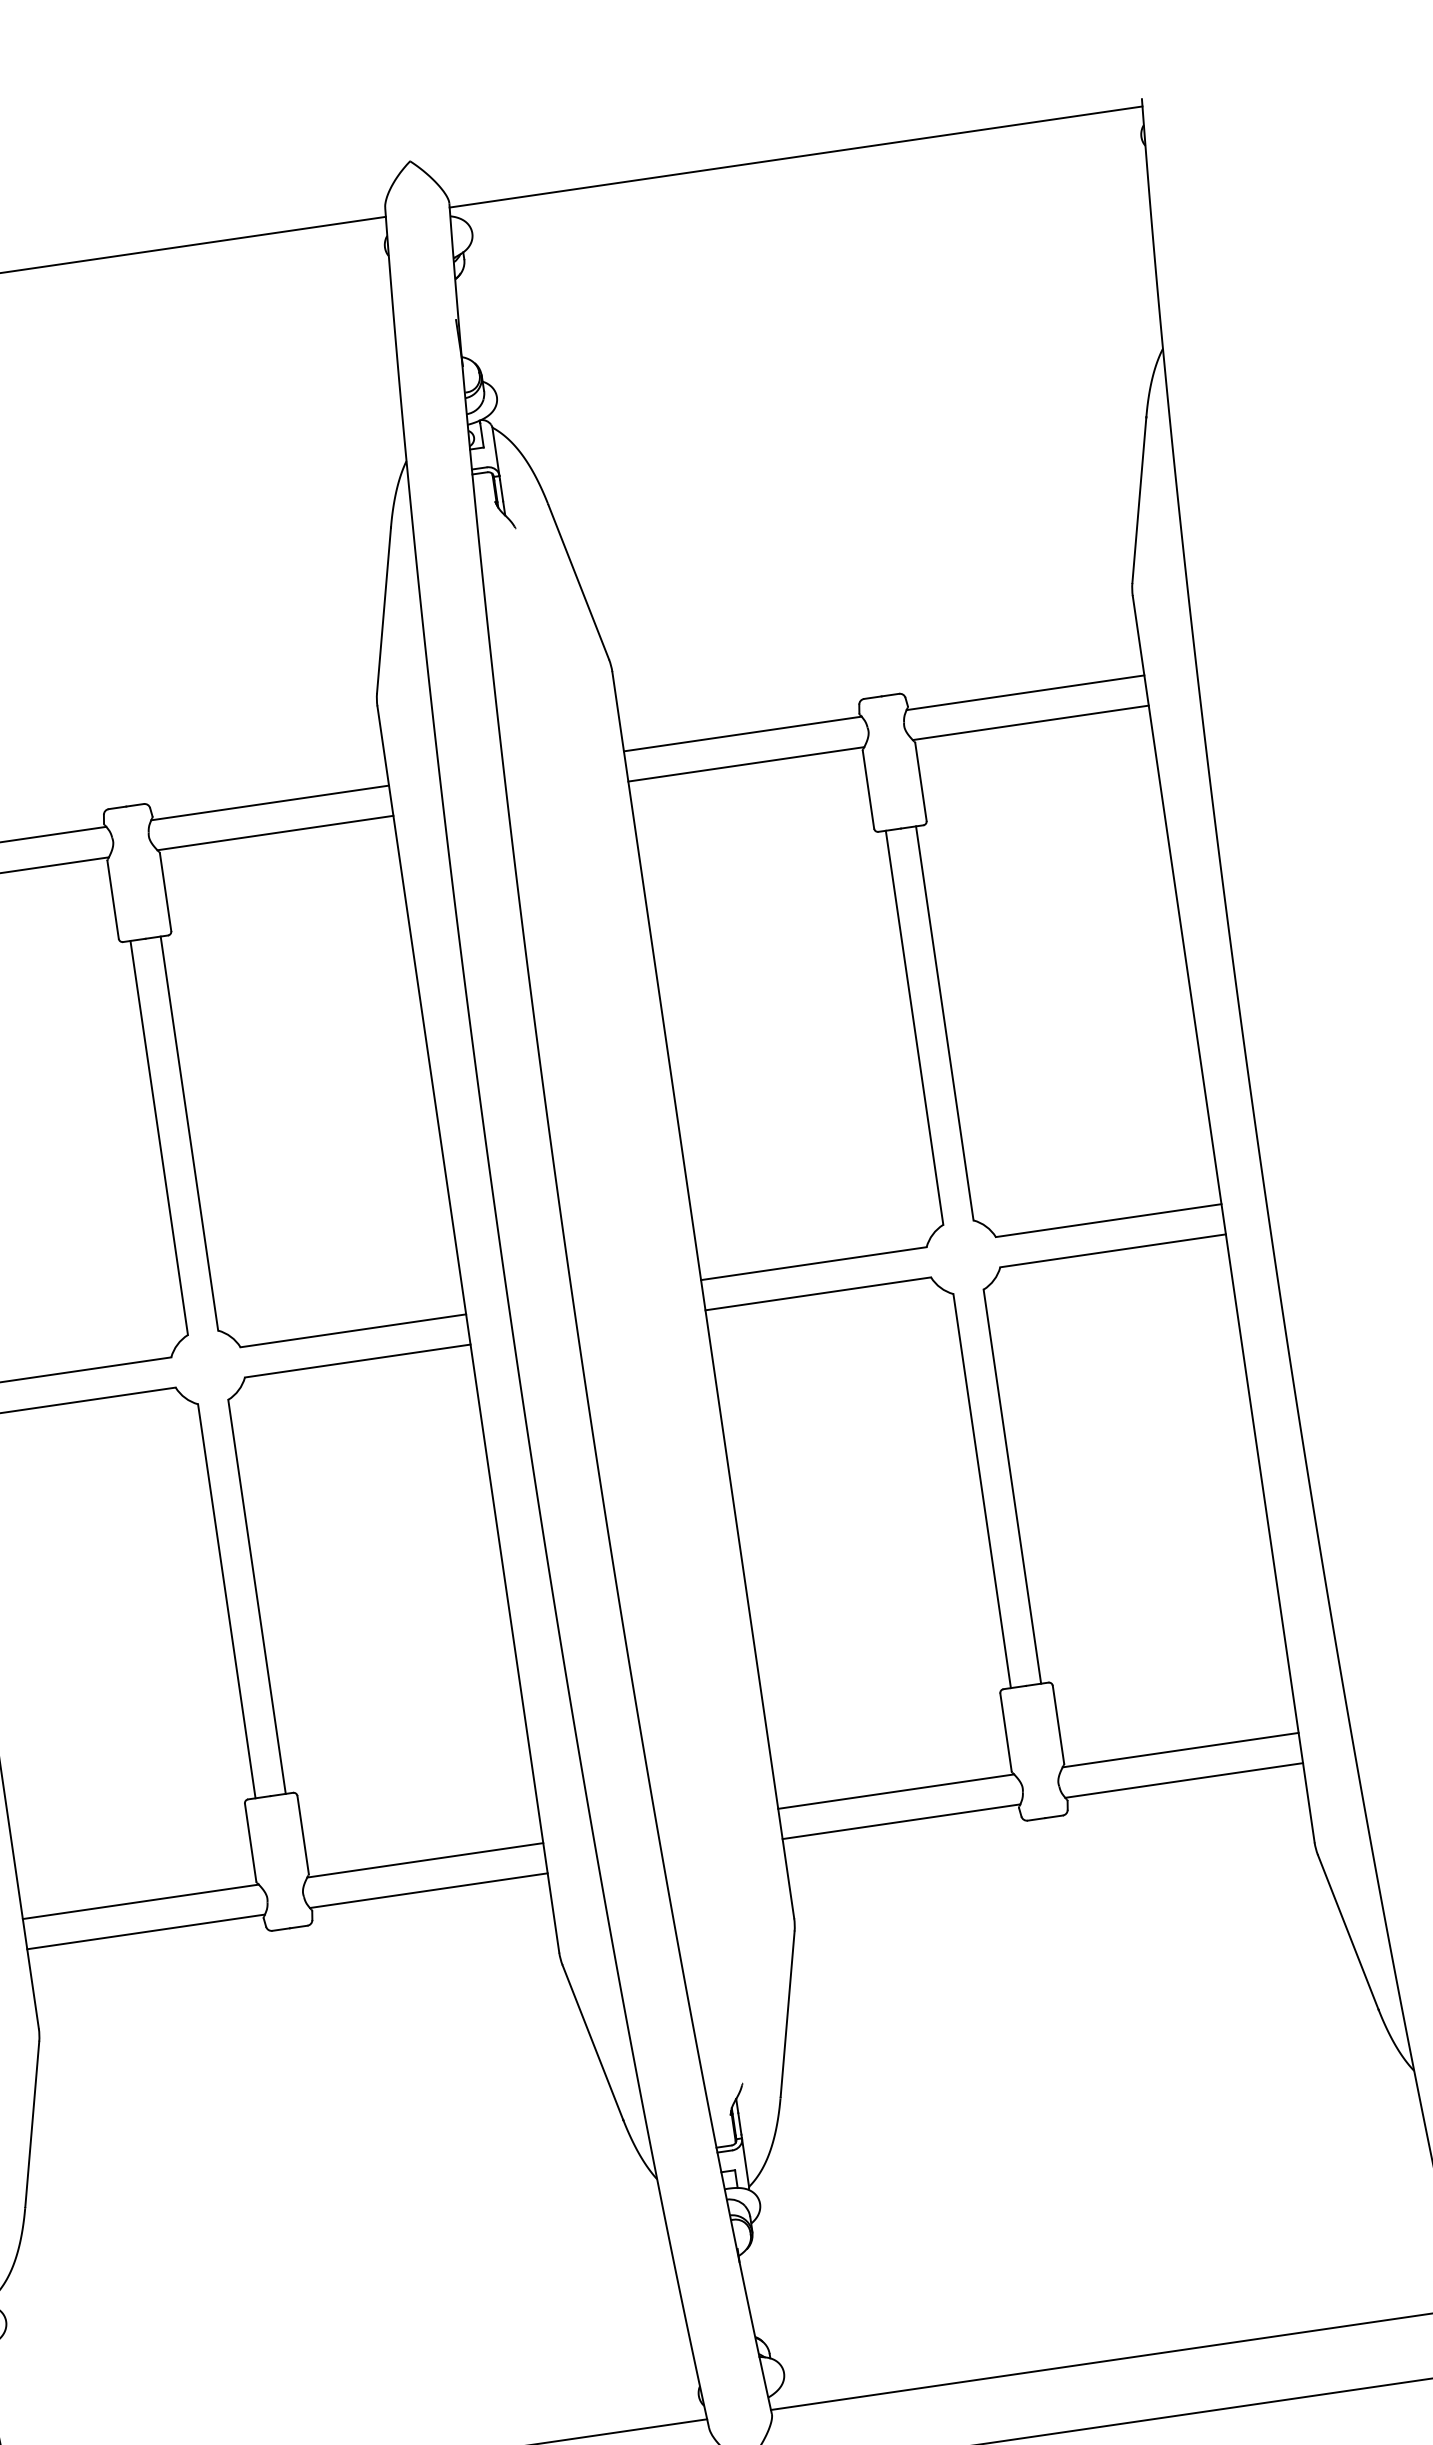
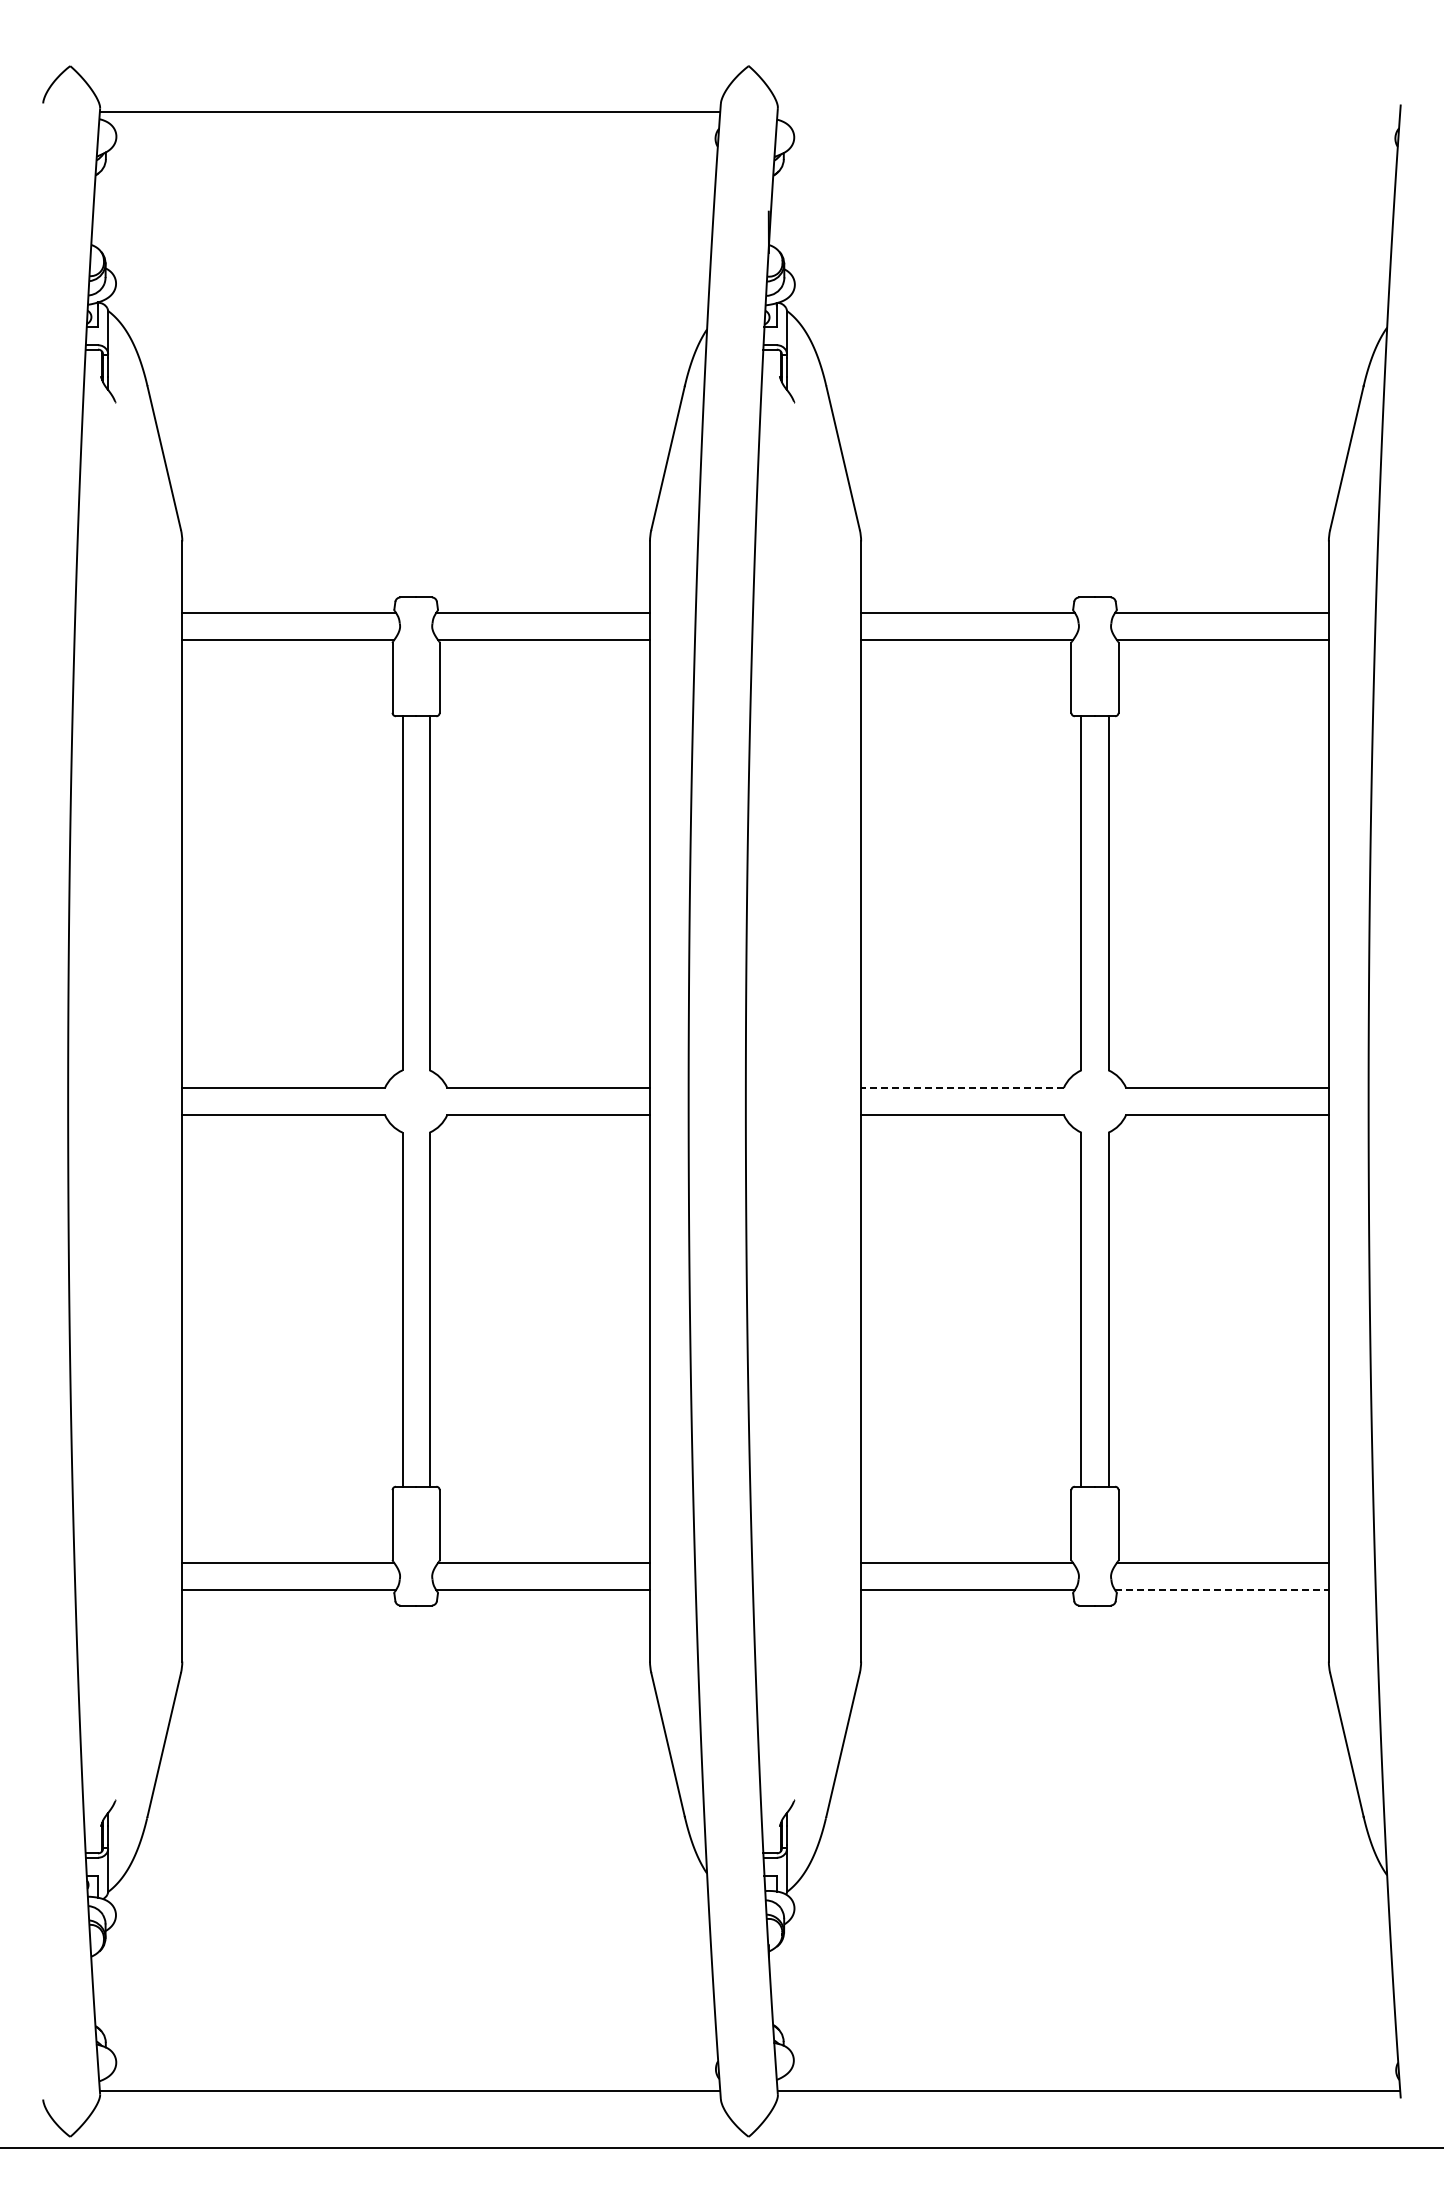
line: (795, 156) -> (1088, 111), removed
line: (813, 1263) -> (962, 1087), solid -> dashed
line: (1184, 1780) -> (1222, 1590), solid -> dashed

